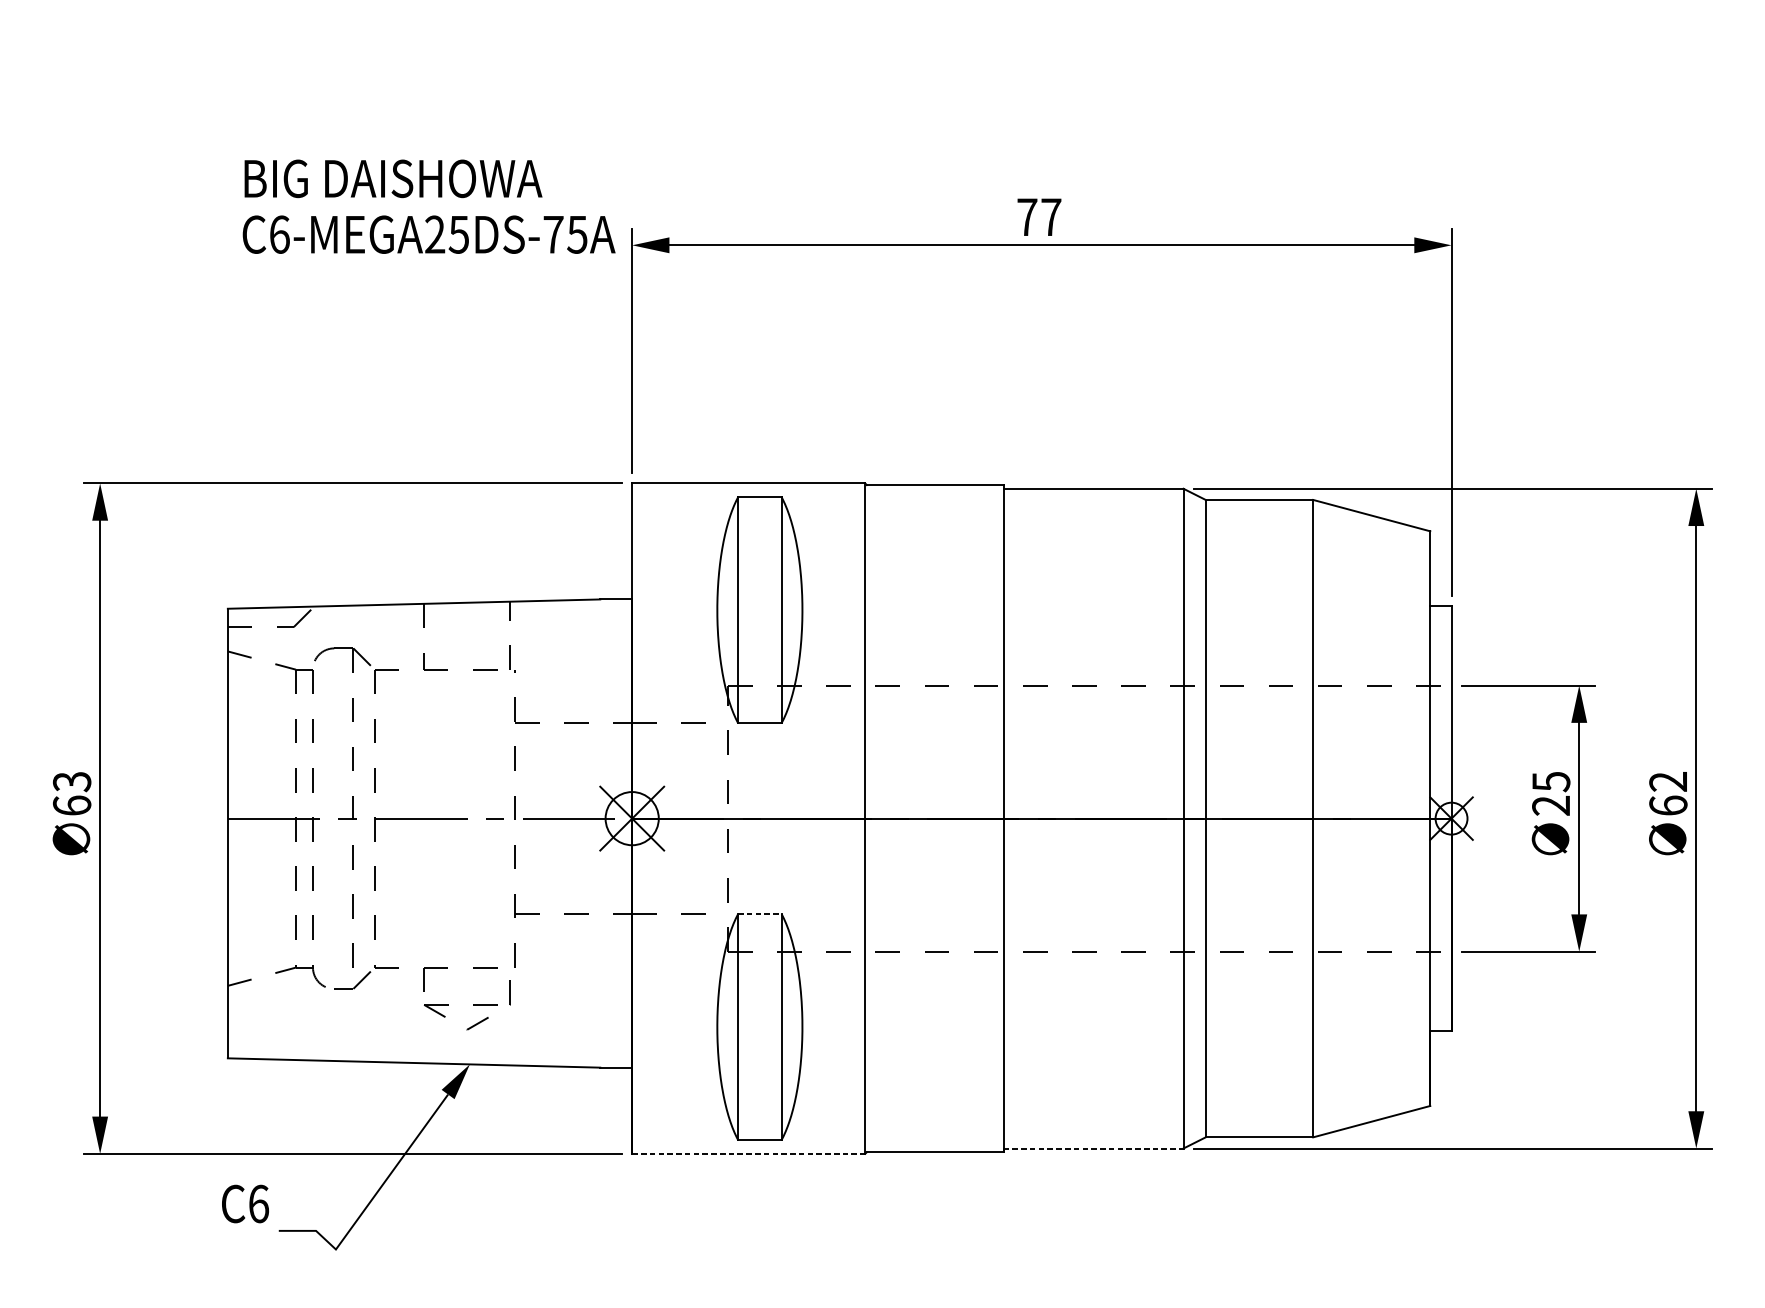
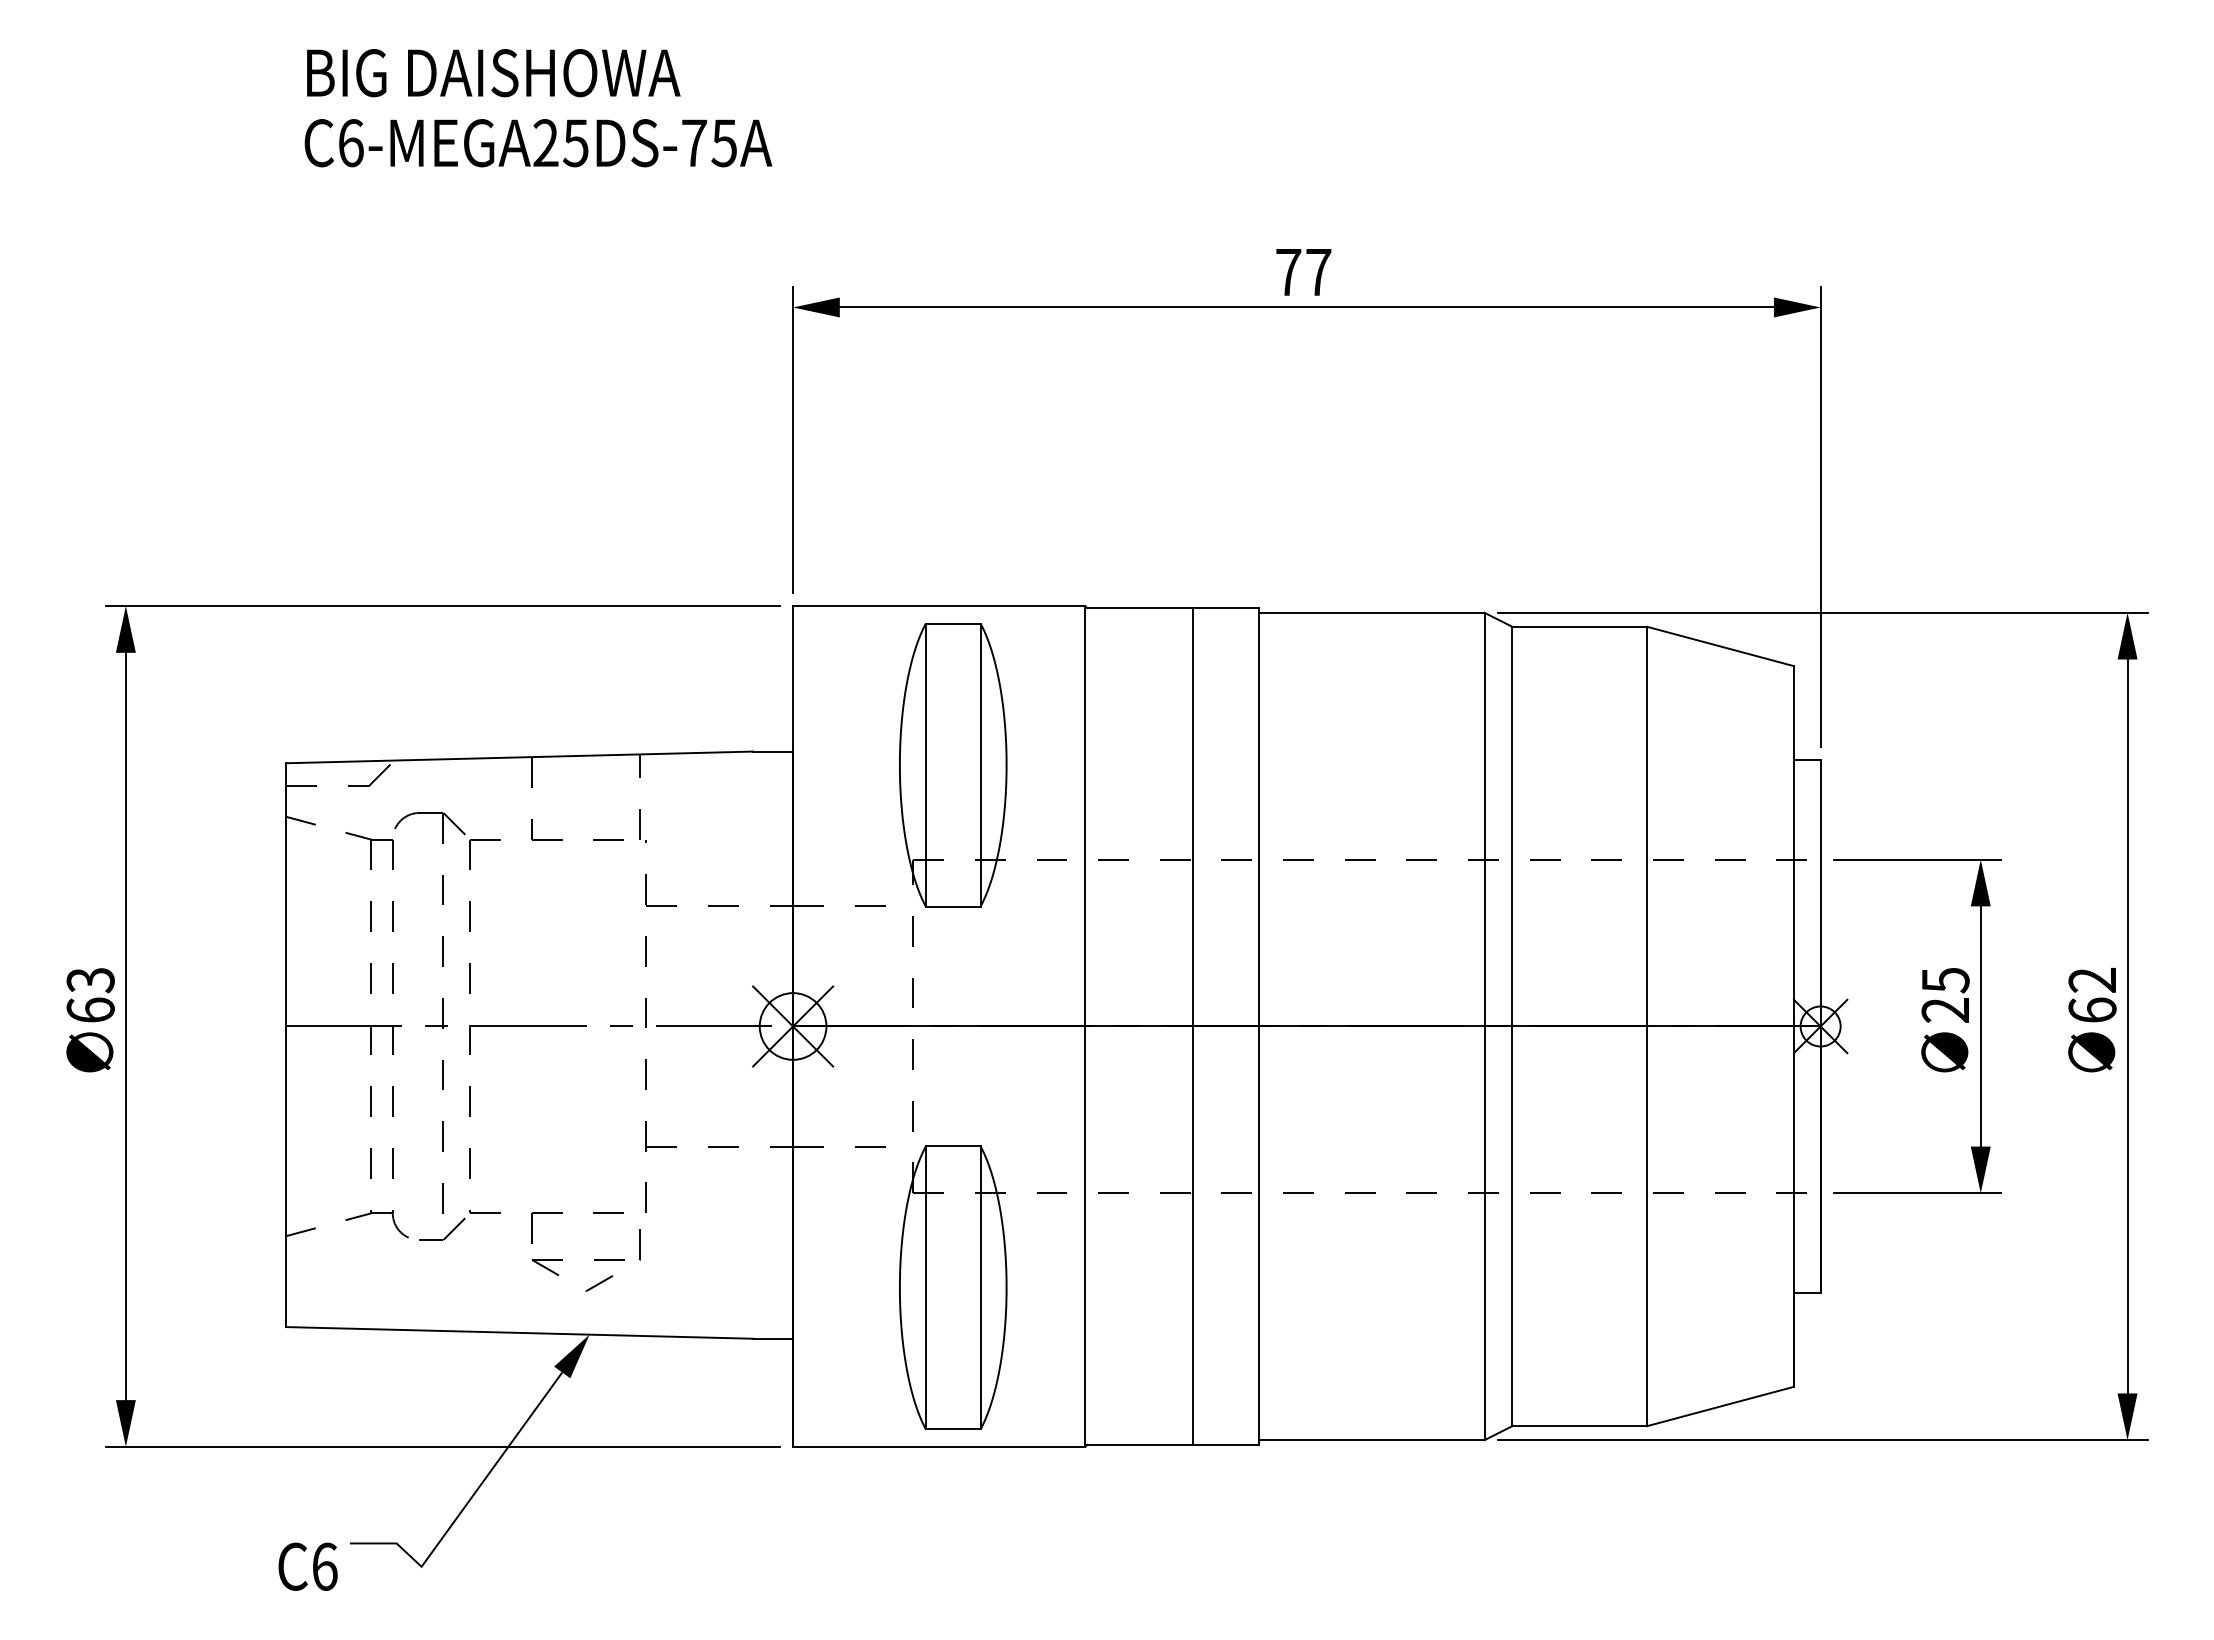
text: (429, 207) -> (538, 108), moved
line: (951, 818) -> (1193, 1026), added
line: (760, 914) -> (953, 1146), dashed -> solid
line: (1093, 1148) -> (1371, 1440), dashed -> solid
line: (748, 1153) -> (939, 1446), dashed -> solid
text: (244, 1203) -> (307, 1566), moved

